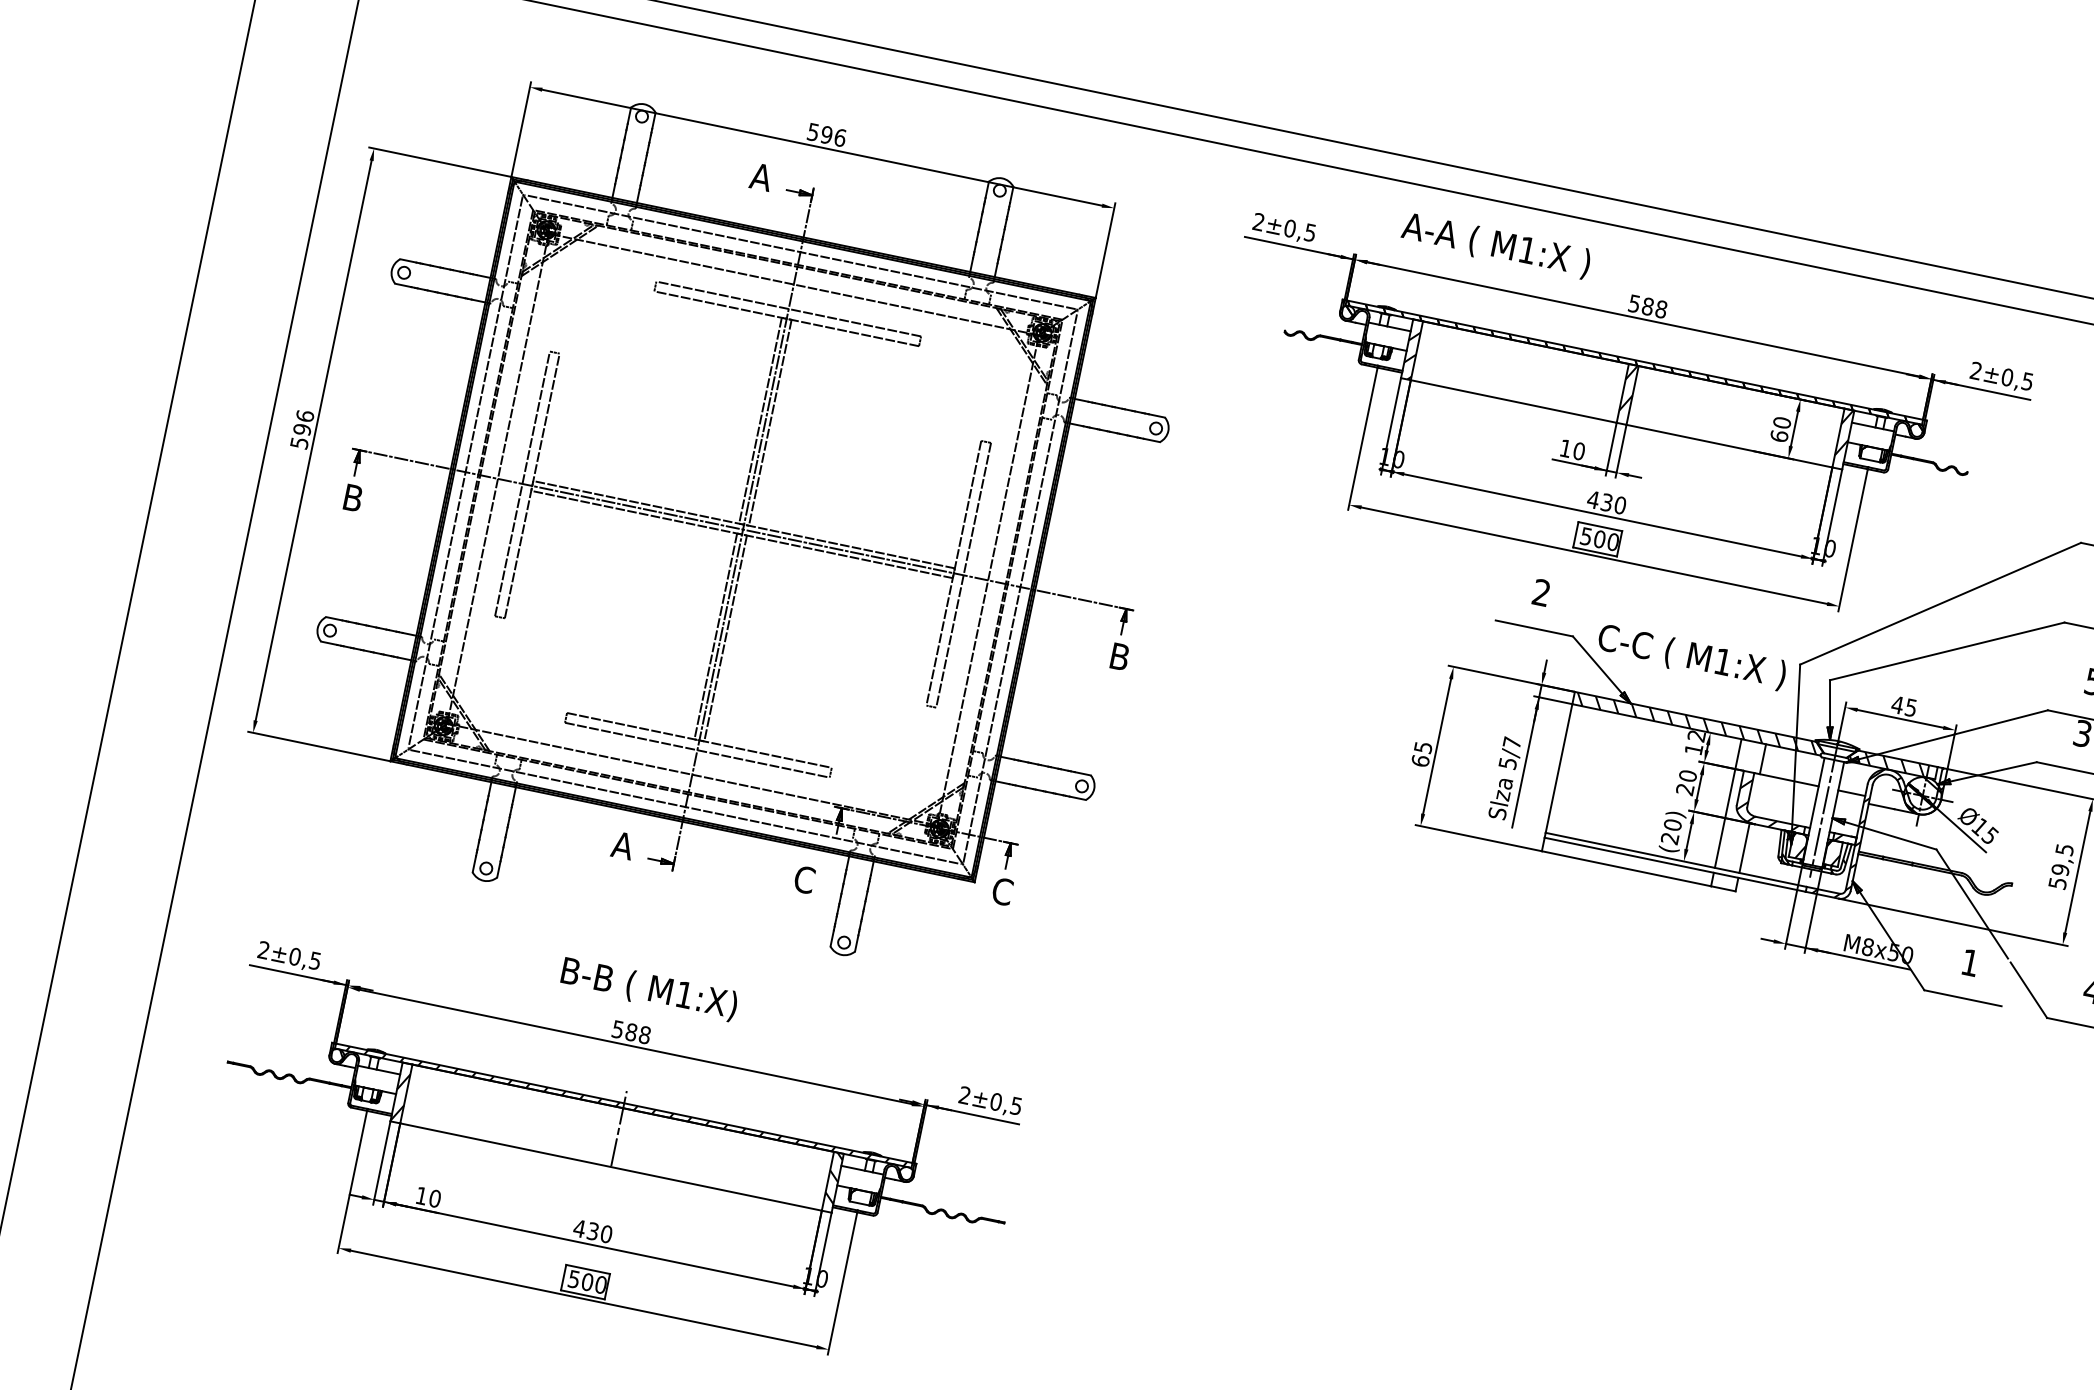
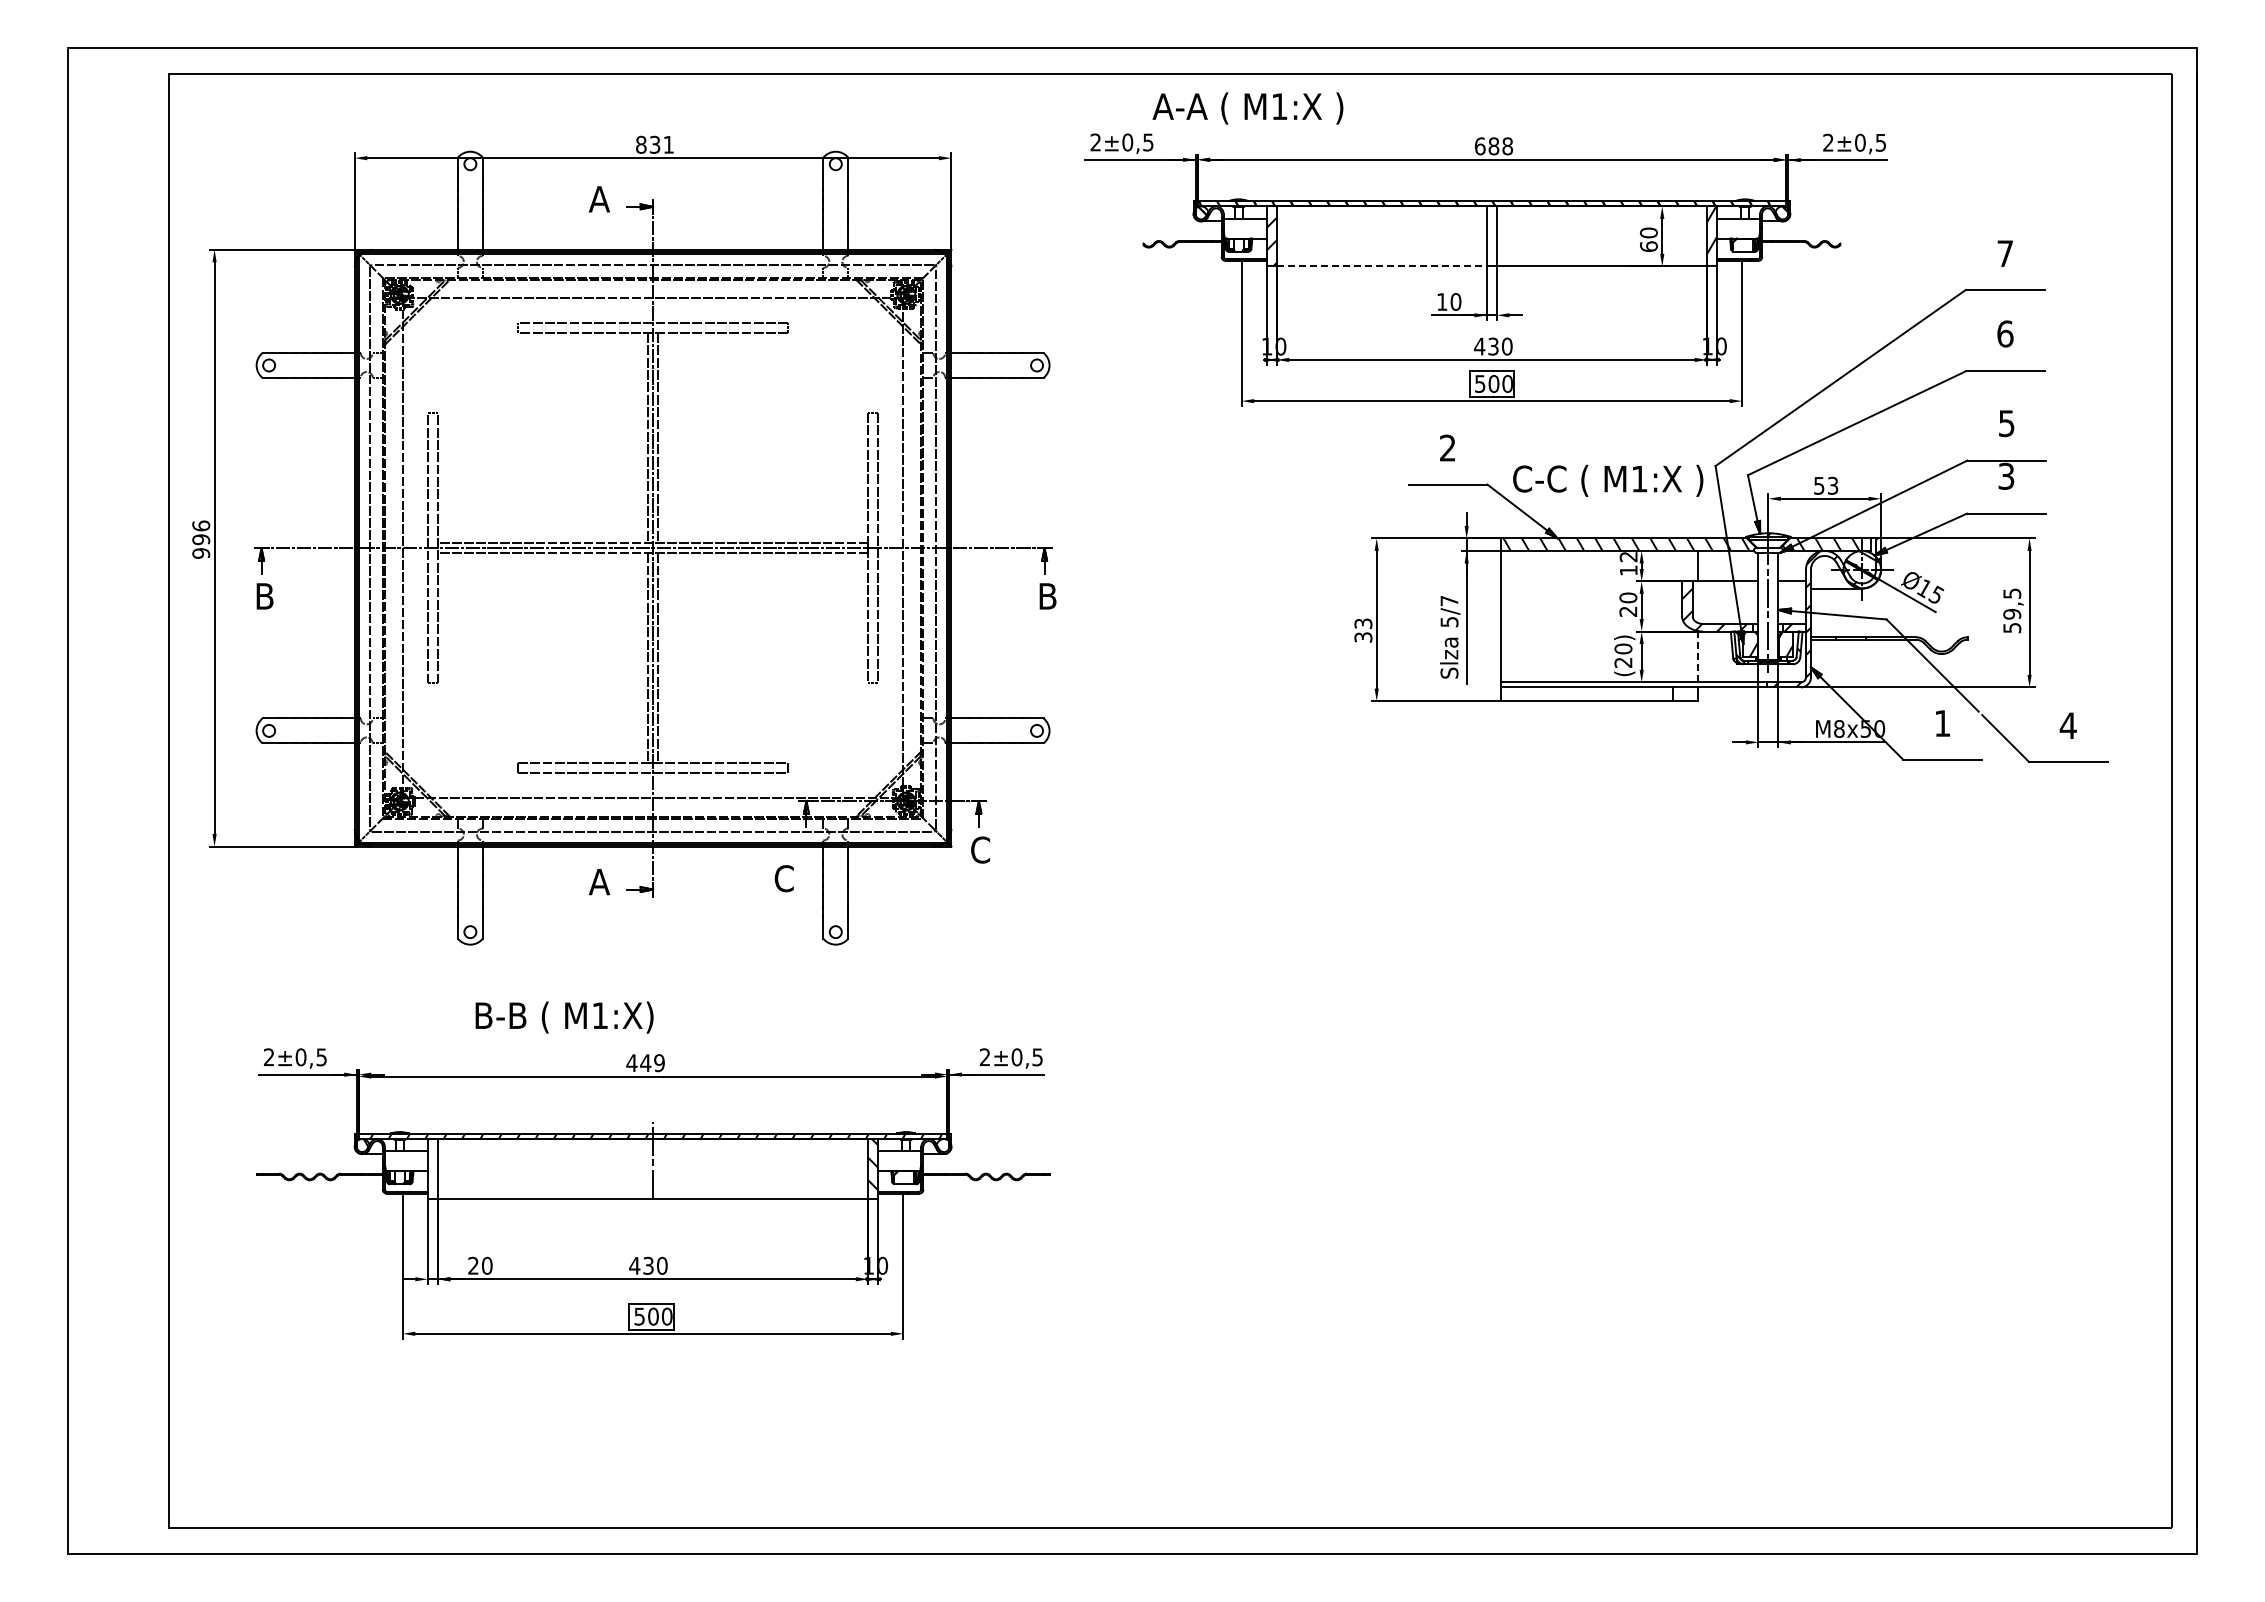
text: (827, 134) -> (655, 144), 596 -> 831
text: (1495, 245) -> (1247, 108), moved
text: (1633, 303) -> (1479, 146), 588 -> 688
hatch: (1628, 387) -> (1491, 229), removed
line: (1514, 401) -> (1382, 266), solid -> dashed
text: (298, 443) -> (200, 553), 596 -> 996
text: (1903, 705) -> (1825, 485), 45 -> 53
text: (1422, 754) -> (1363, 630), 65 -> 33
line: (1728, 803) -> (1673, 616), removed
line: (1744, 847) -> (1698, 656), solid -> dashed
text: (649, 989) -> (564, 1017), moved
text: (631, 1032) -> (645, 1063), 588 -> 449
hatch: (400, 1097) -> (432, 1173), removed
text: (421, 1195) -> (473, 1265), 10 -> 20

